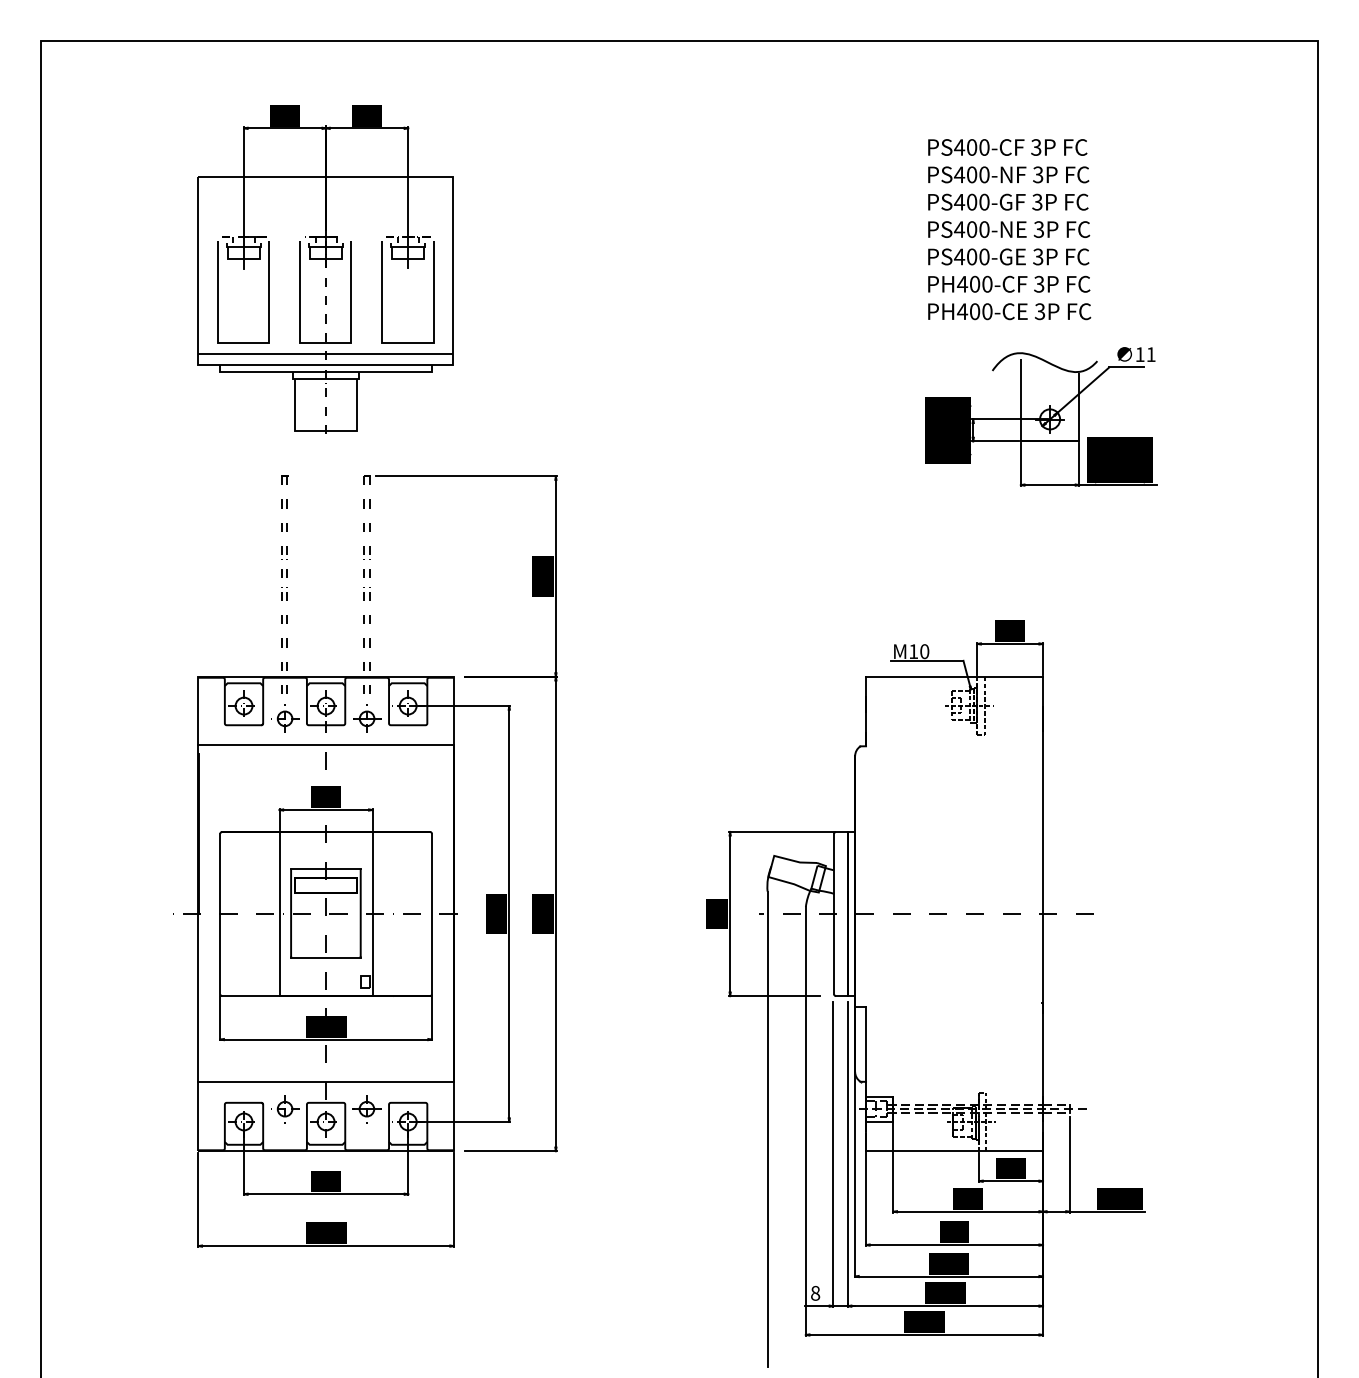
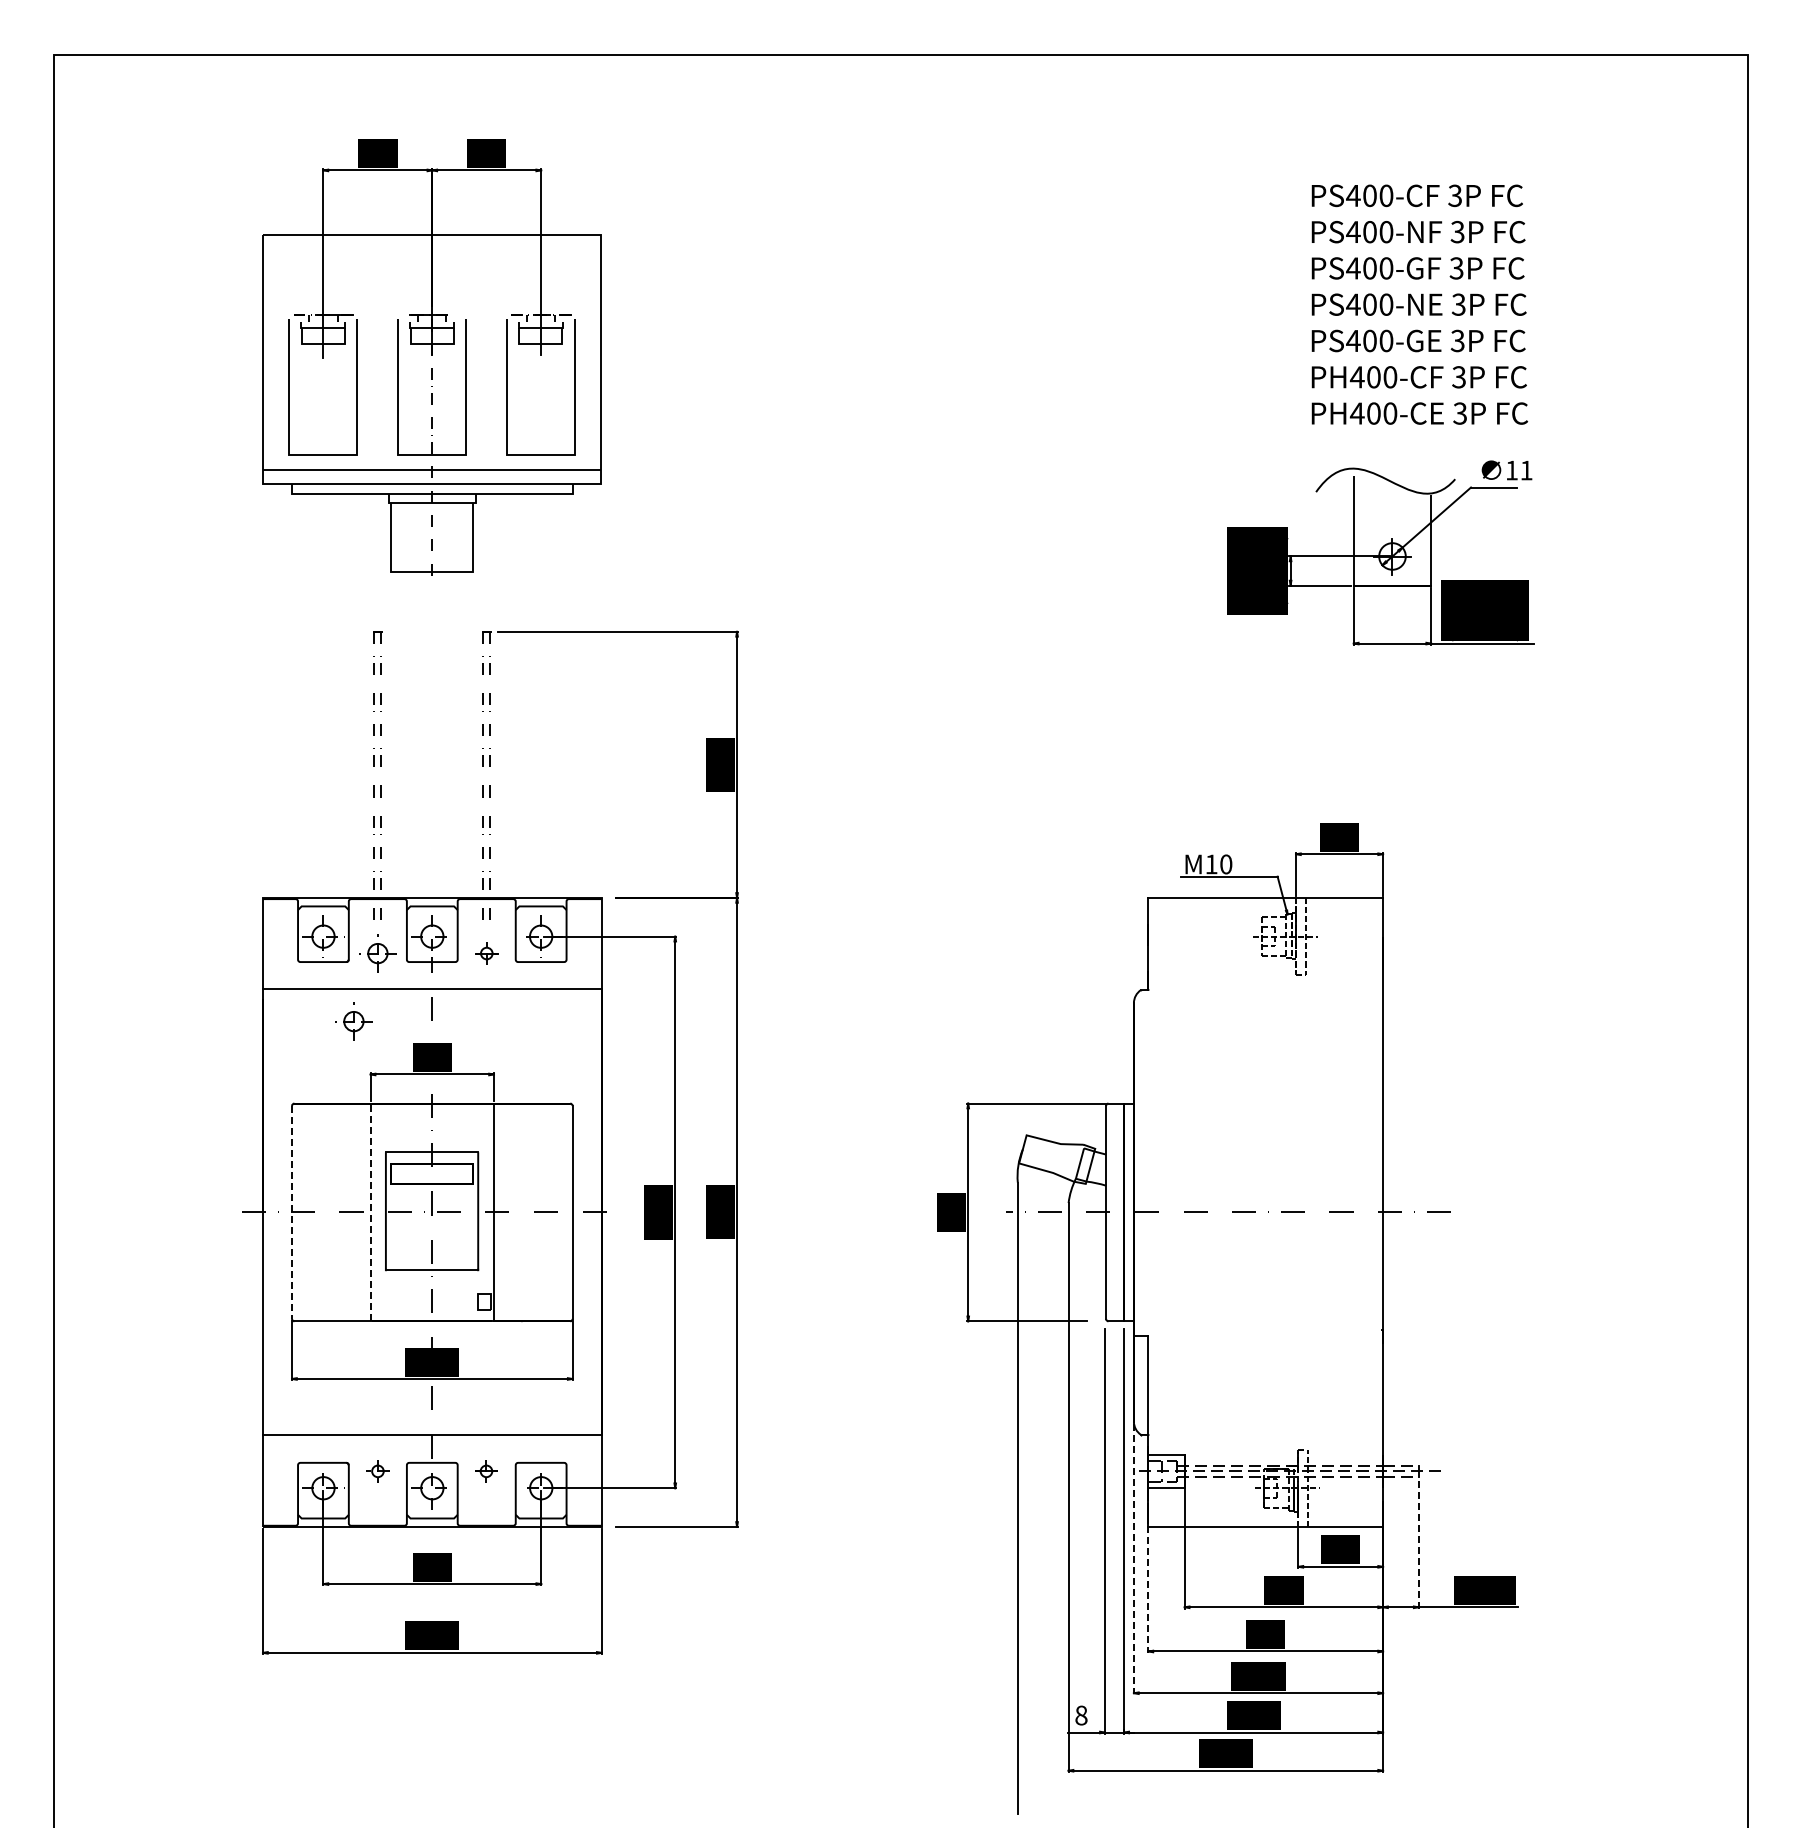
text: (1009, 229) -> (1419, 304), moved
part: (366, 718) -> (486, 953), size x0.6
part: (266, 770) -> (353, 1021), added
line: (220, 914) -> (292, 1212), solid -> dashed
line: (279, 914) -> (370, 1212), solid -> dashed
part: (284, 1109) -> (377, 1471), size x0.6
part: (366, 1109) -> (486, 1471), size x0.6
line: (1069, 1164) -> (1418, 1544), solid -> dashed
line: (854, 1175) -> (1133, 1559), solid -> dashed
line: (866, 1198) -> (1148, 1589), solid -> dashed

